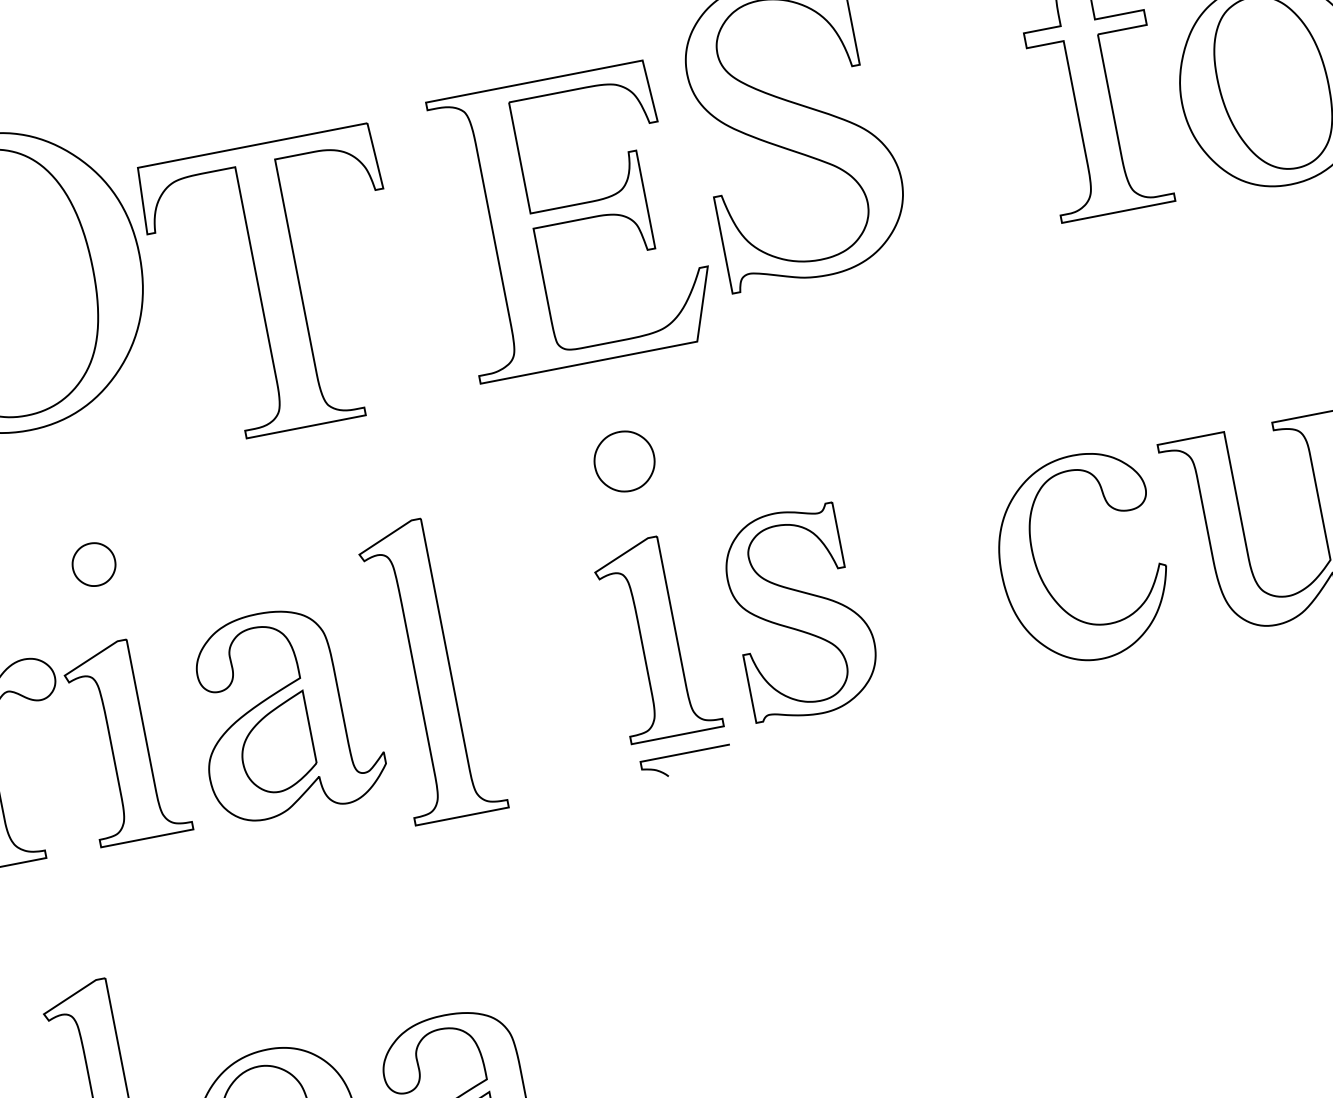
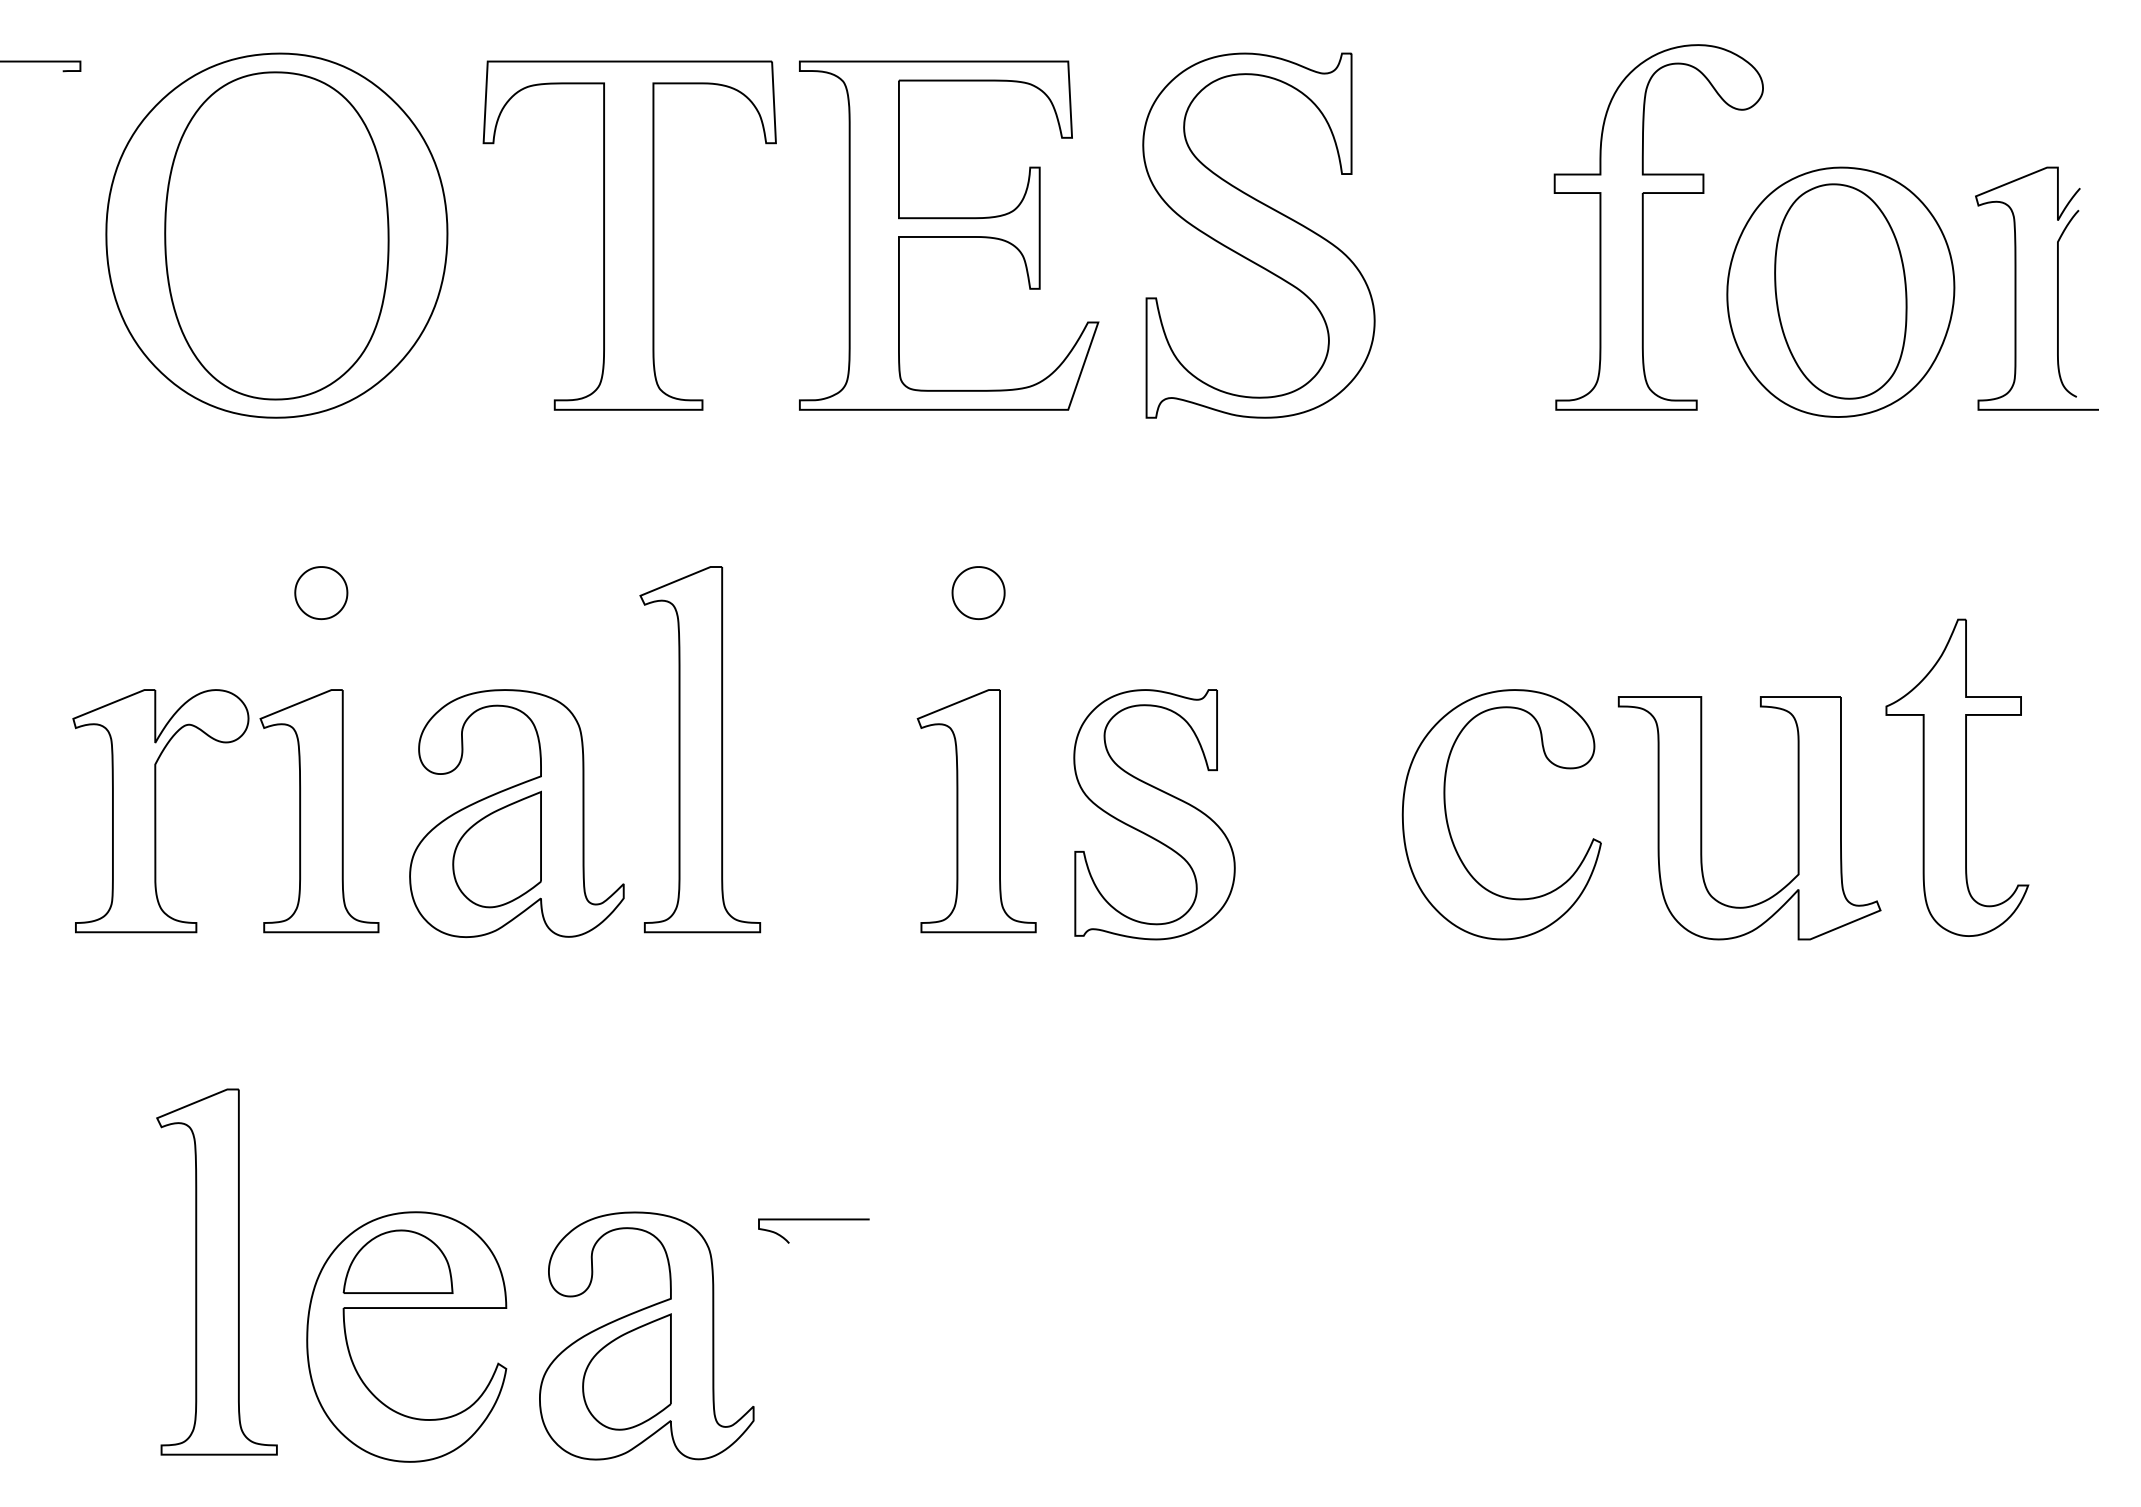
part: (574, 219) -> (949, 235), moved
part: (279, 286) -> (629, 235), moved
part: (624, 461) -> (978, 592), size x0.71
part: (432, 669) -> (700, 749), moved
curve: (684, 754) -> (813, 1220), moved

